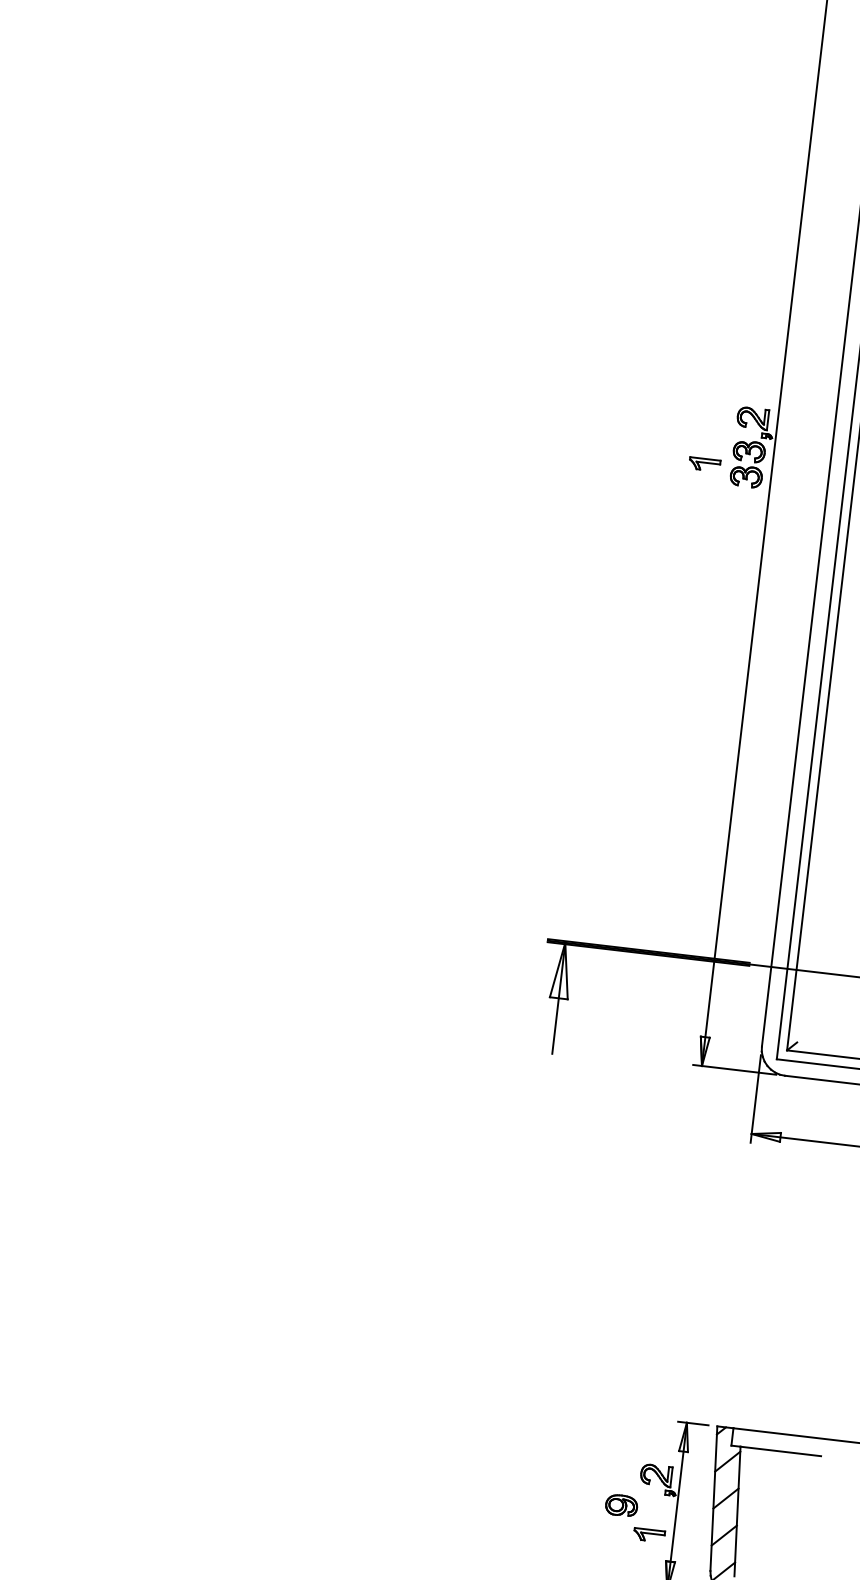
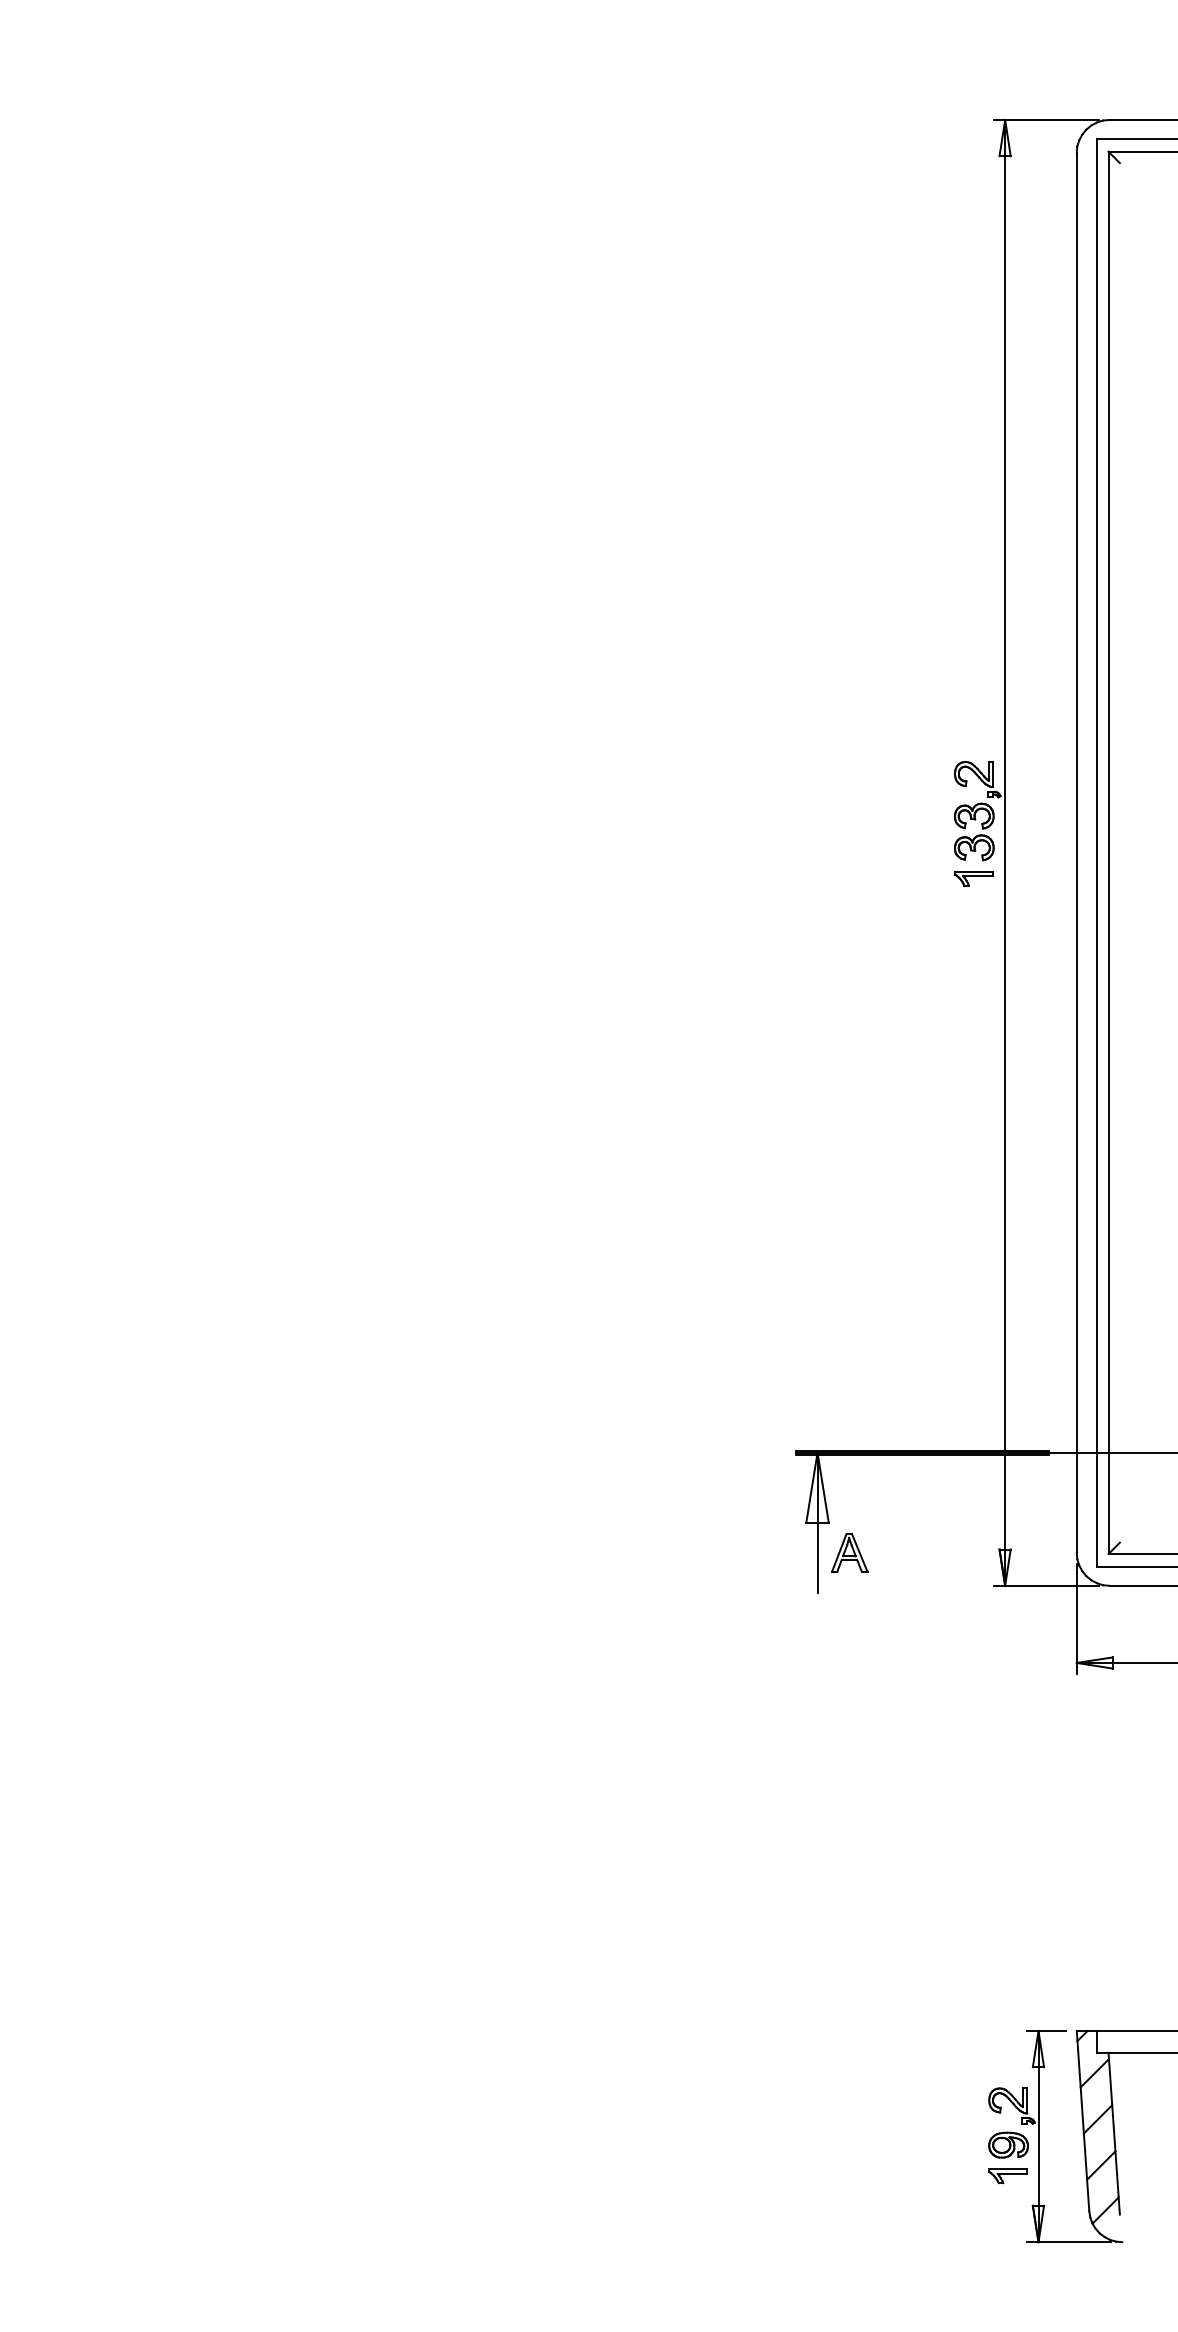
part: (704, 464) -> (973, 878), moved
part: (581, 1025) -> (849, 1552), added
part: (621, 1504) -> (1008, 2144), moved

